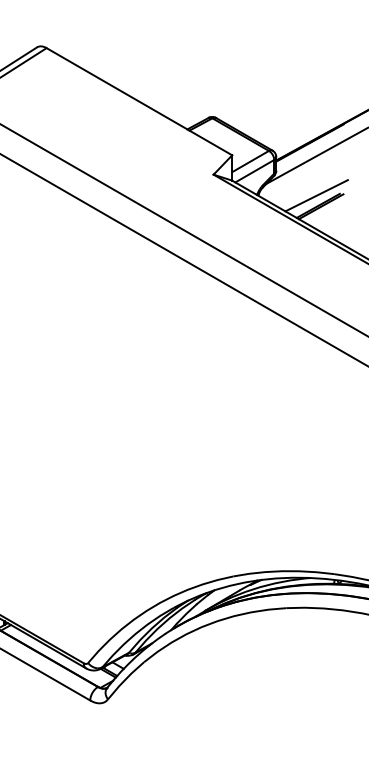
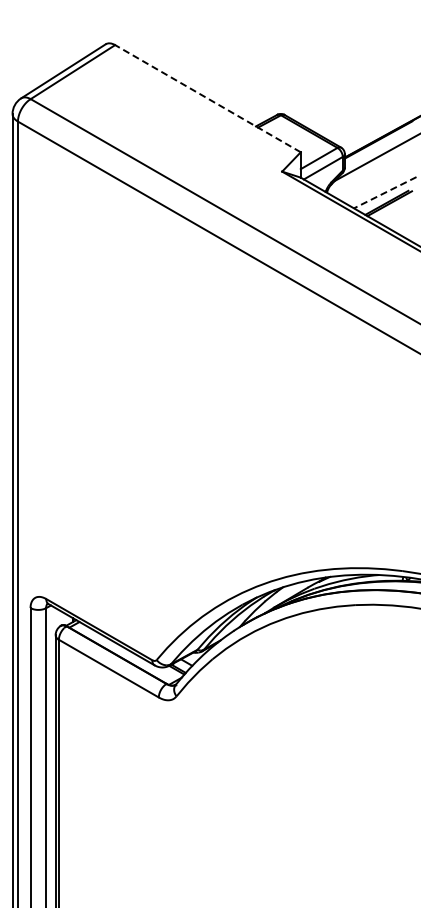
line: (138, 101) -> (207, 98), solid -> dashed
line: (316, 195) -> (385, 192), solid -> dashed

